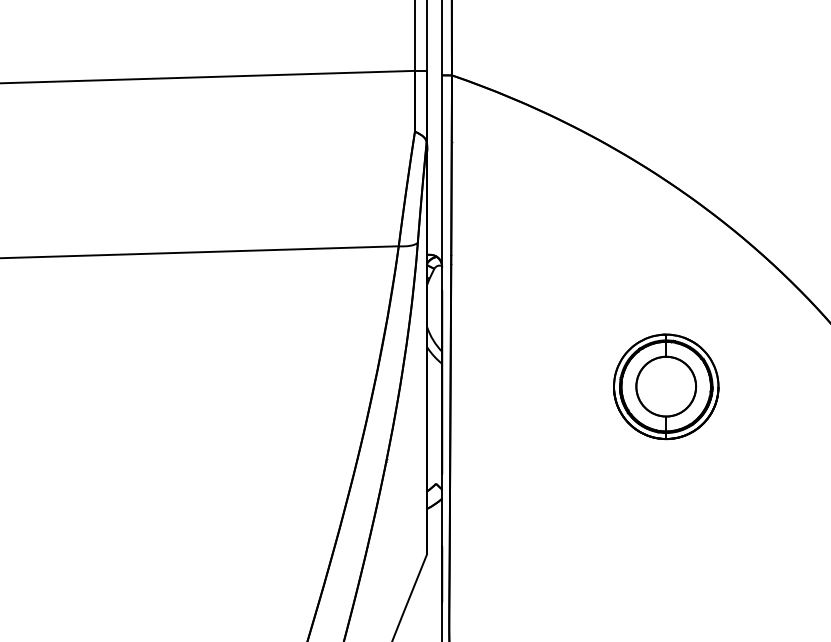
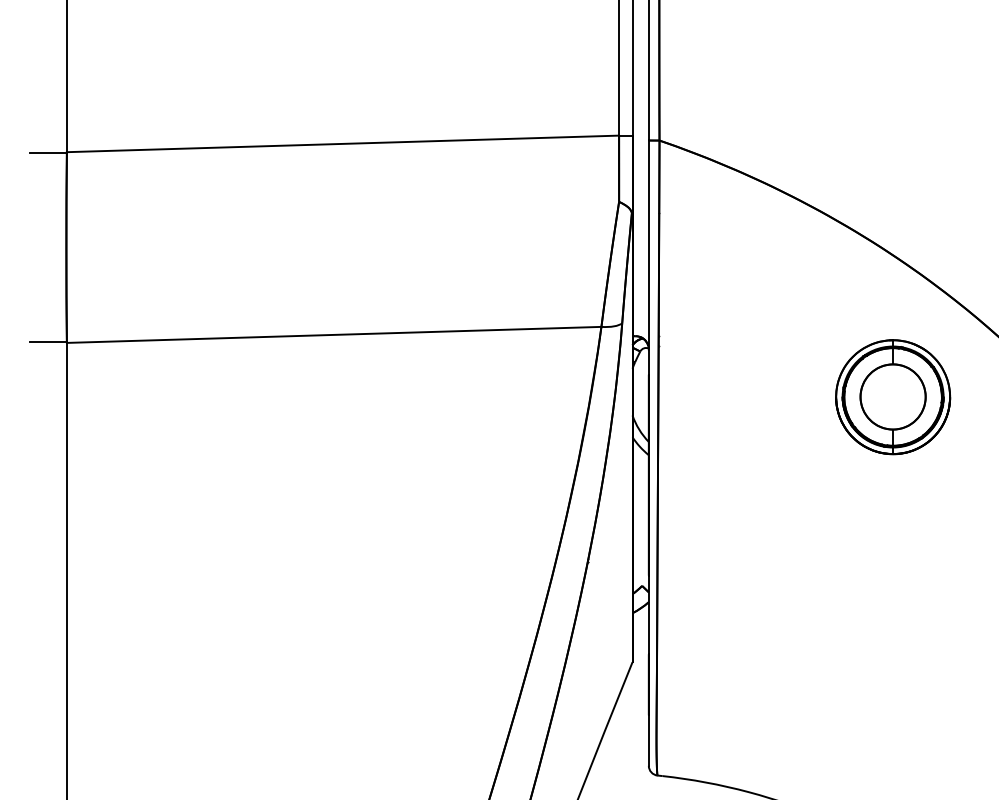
part: (666, 387) -> (893, 397), moved

